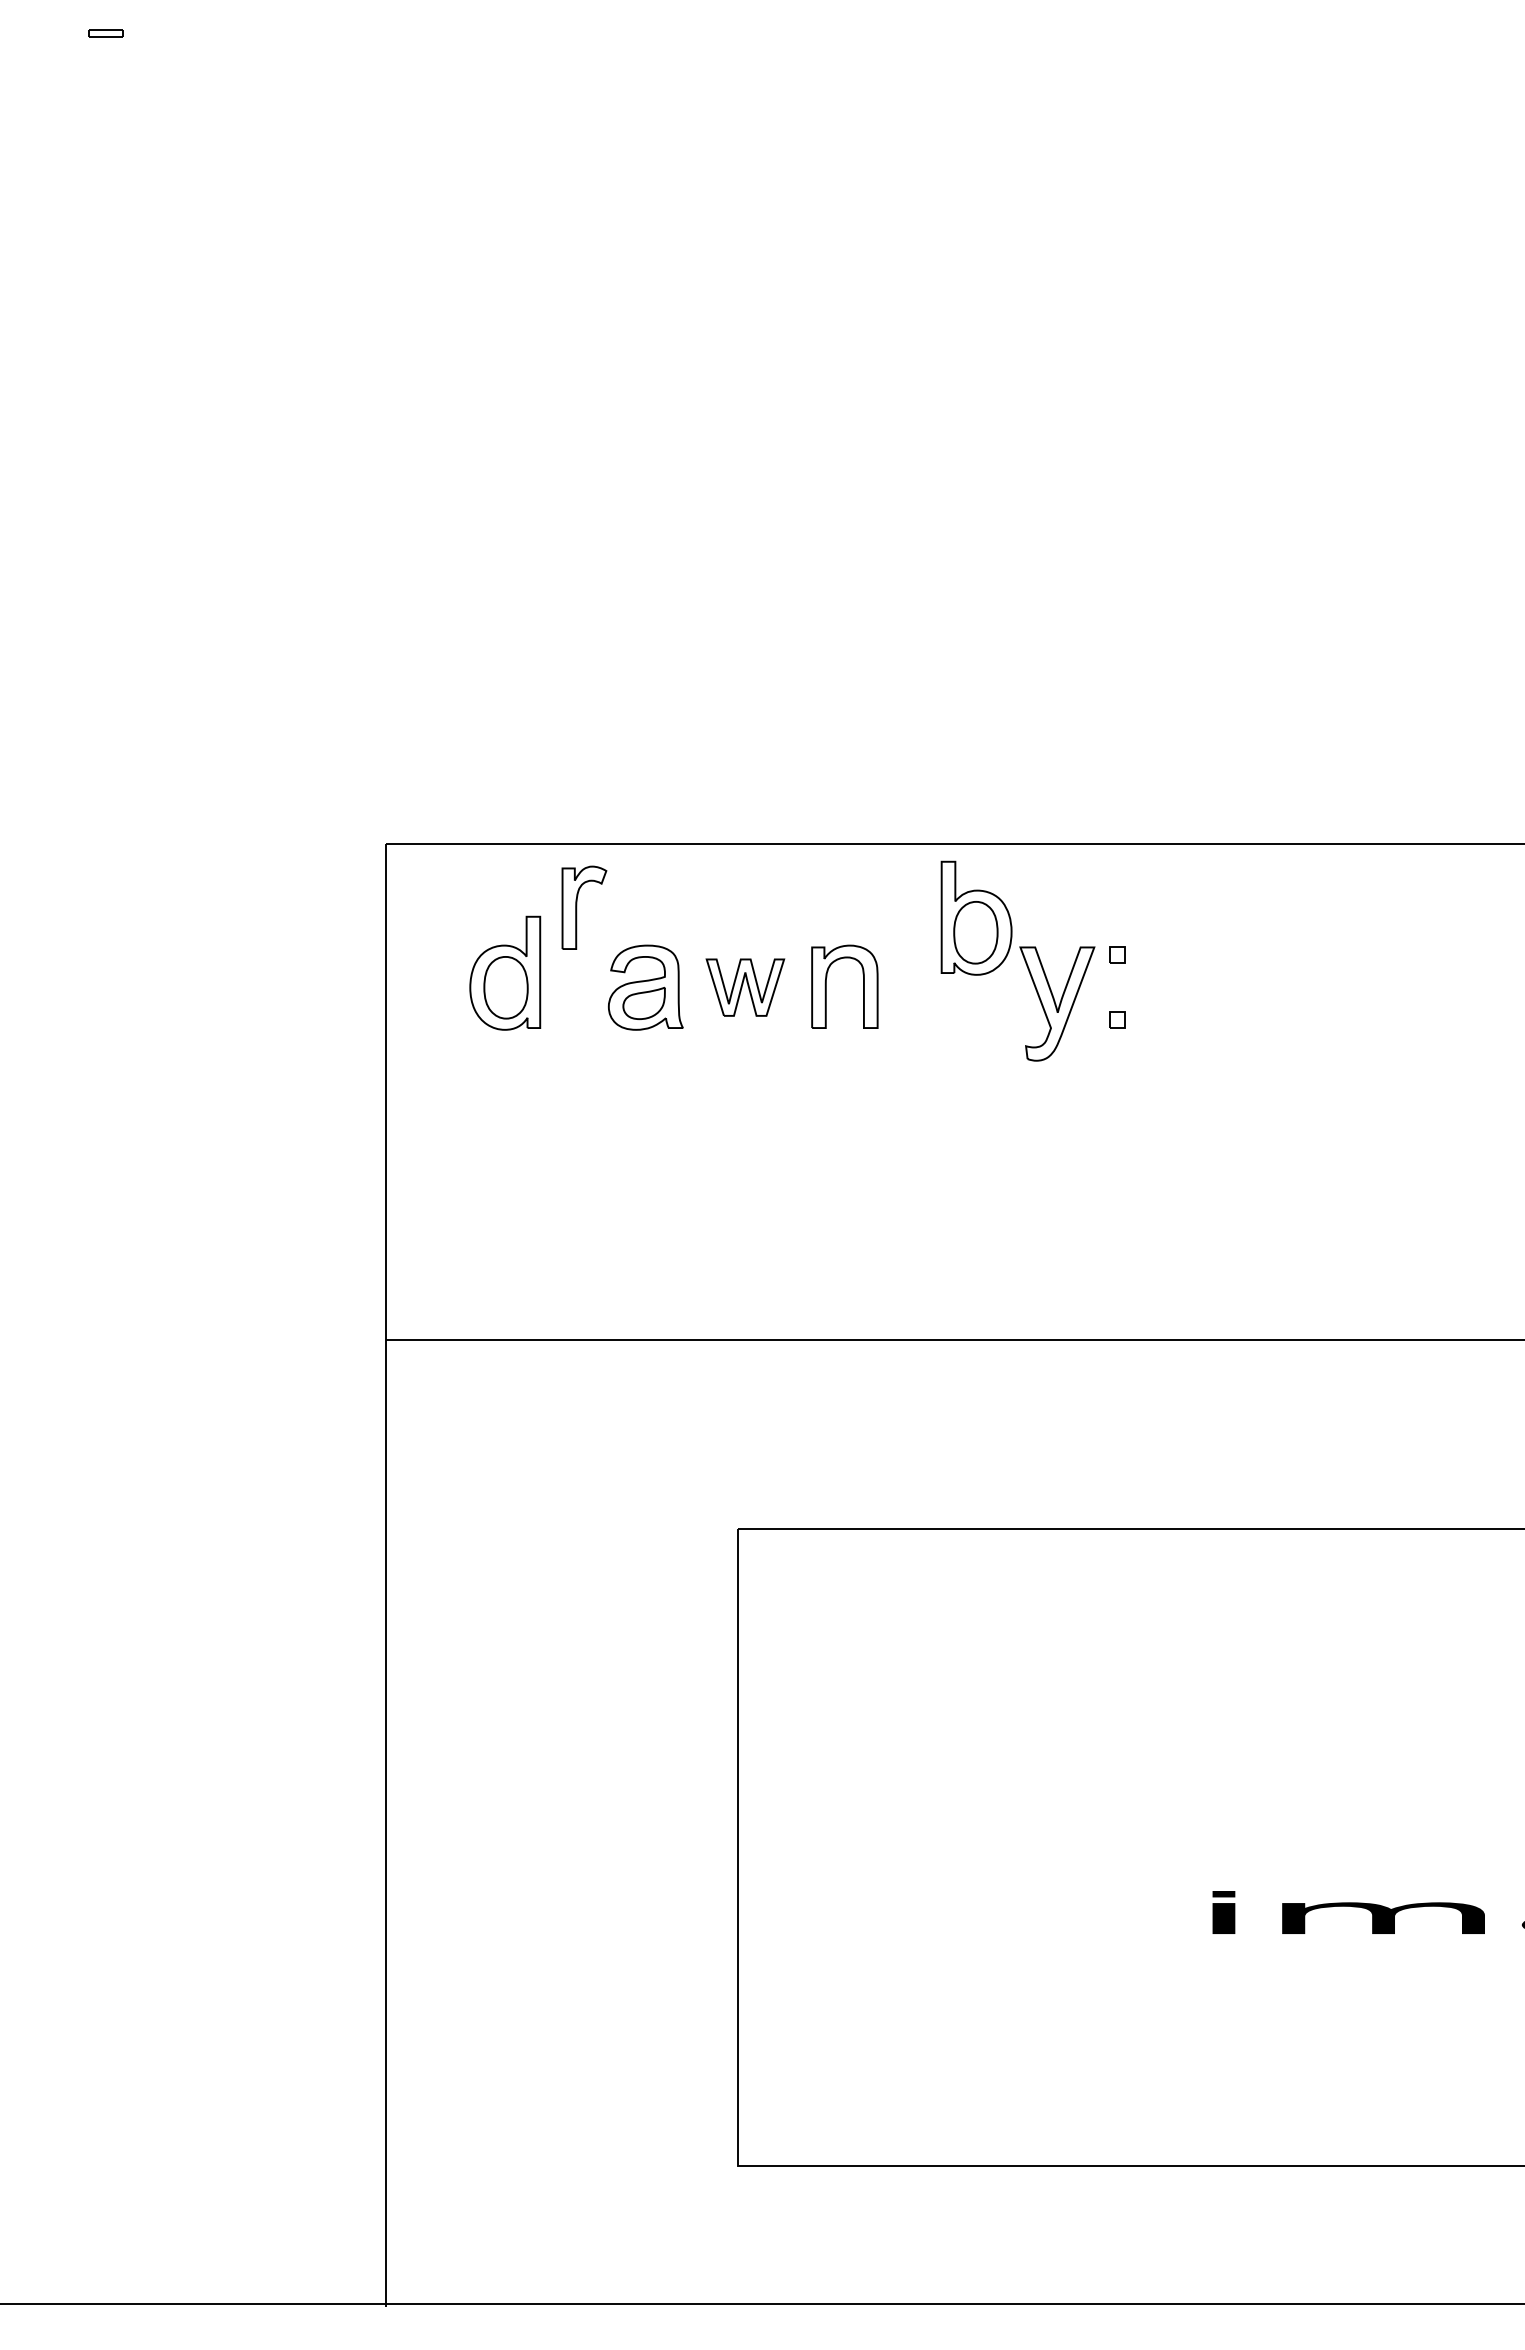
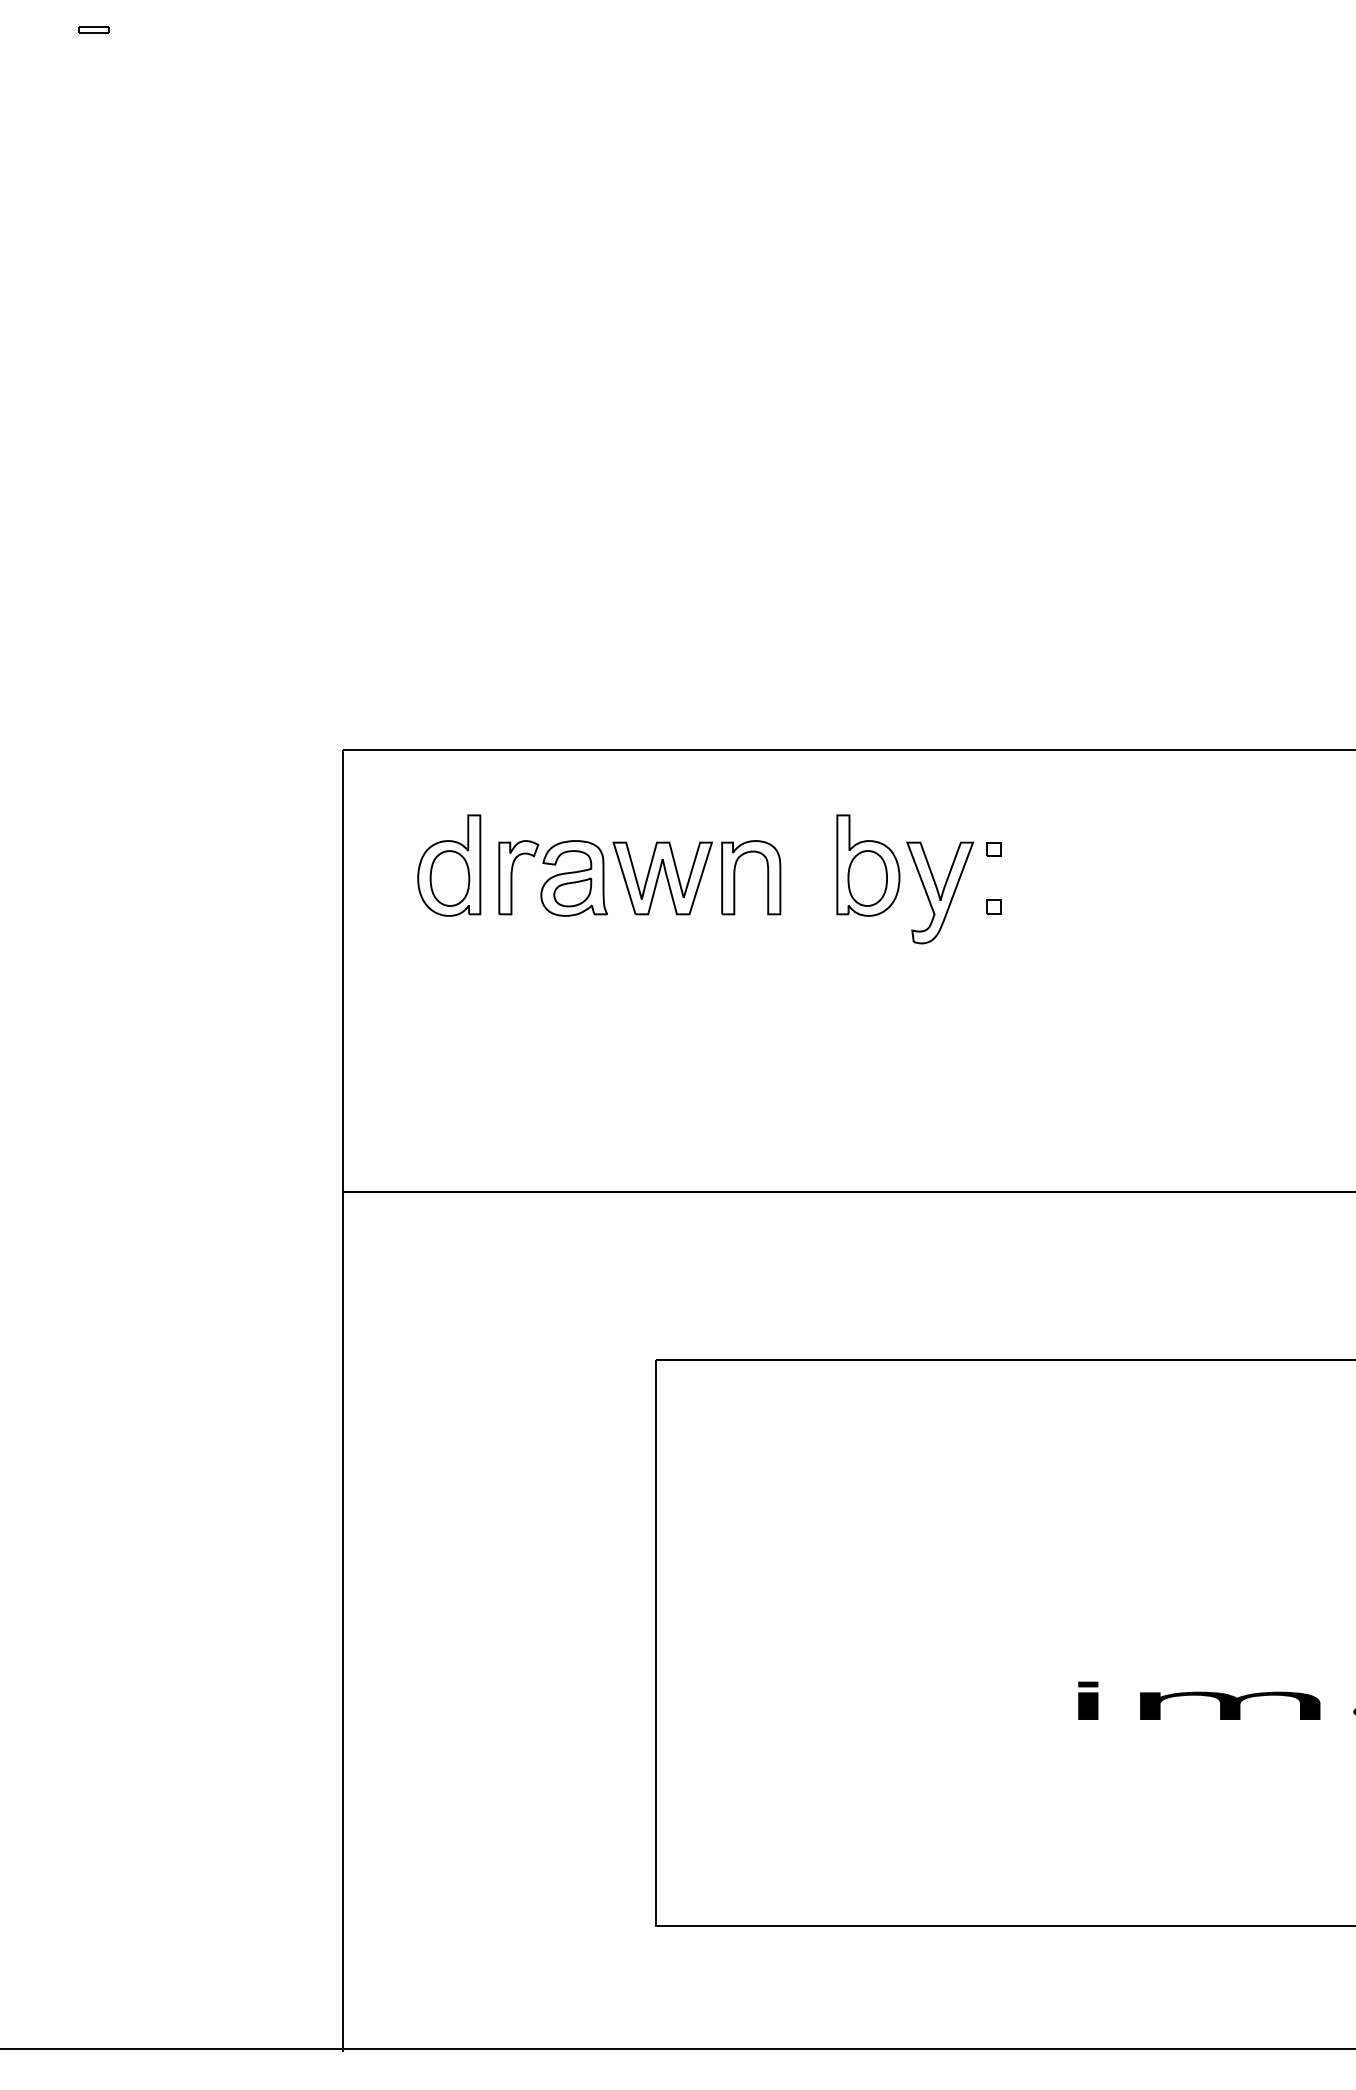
part: (577, 907) -> (512, 877), moved
part: (976, 917) -> (868, 864), moved
part: (745, 987) -> (662, 878), size x1.43

